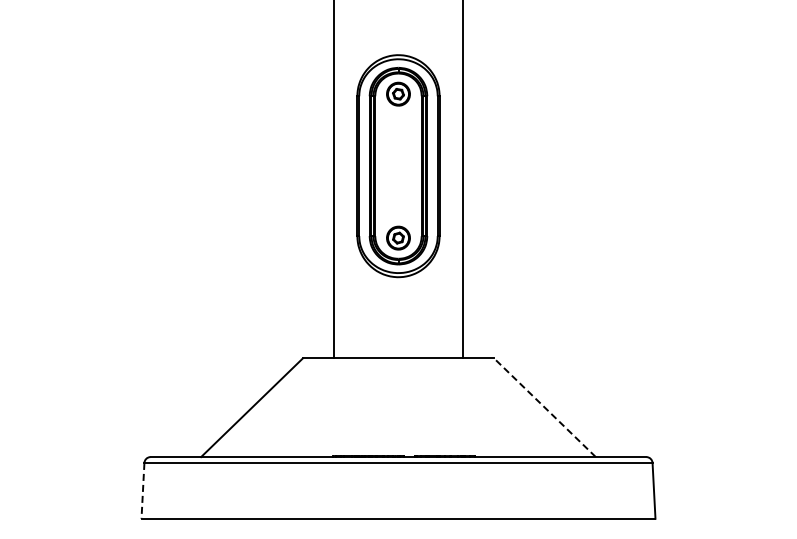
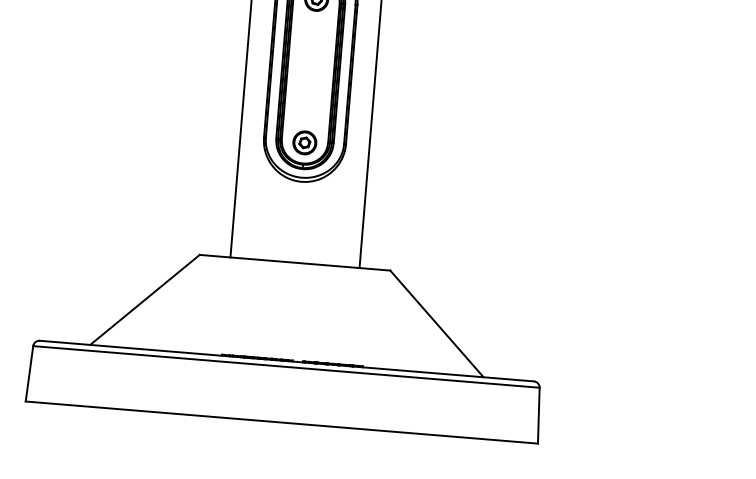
line: (544, 407) -> (436, 323), dashed -> solid
line: (142, 490) -> (29, 373), dashed -> solid

